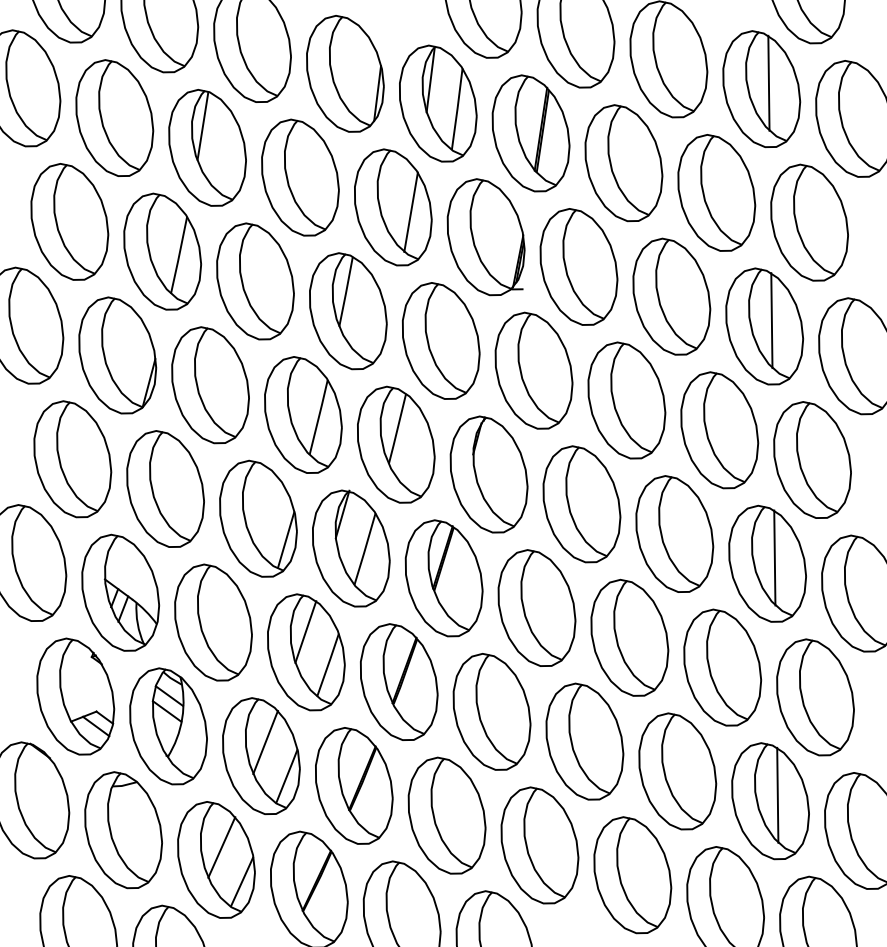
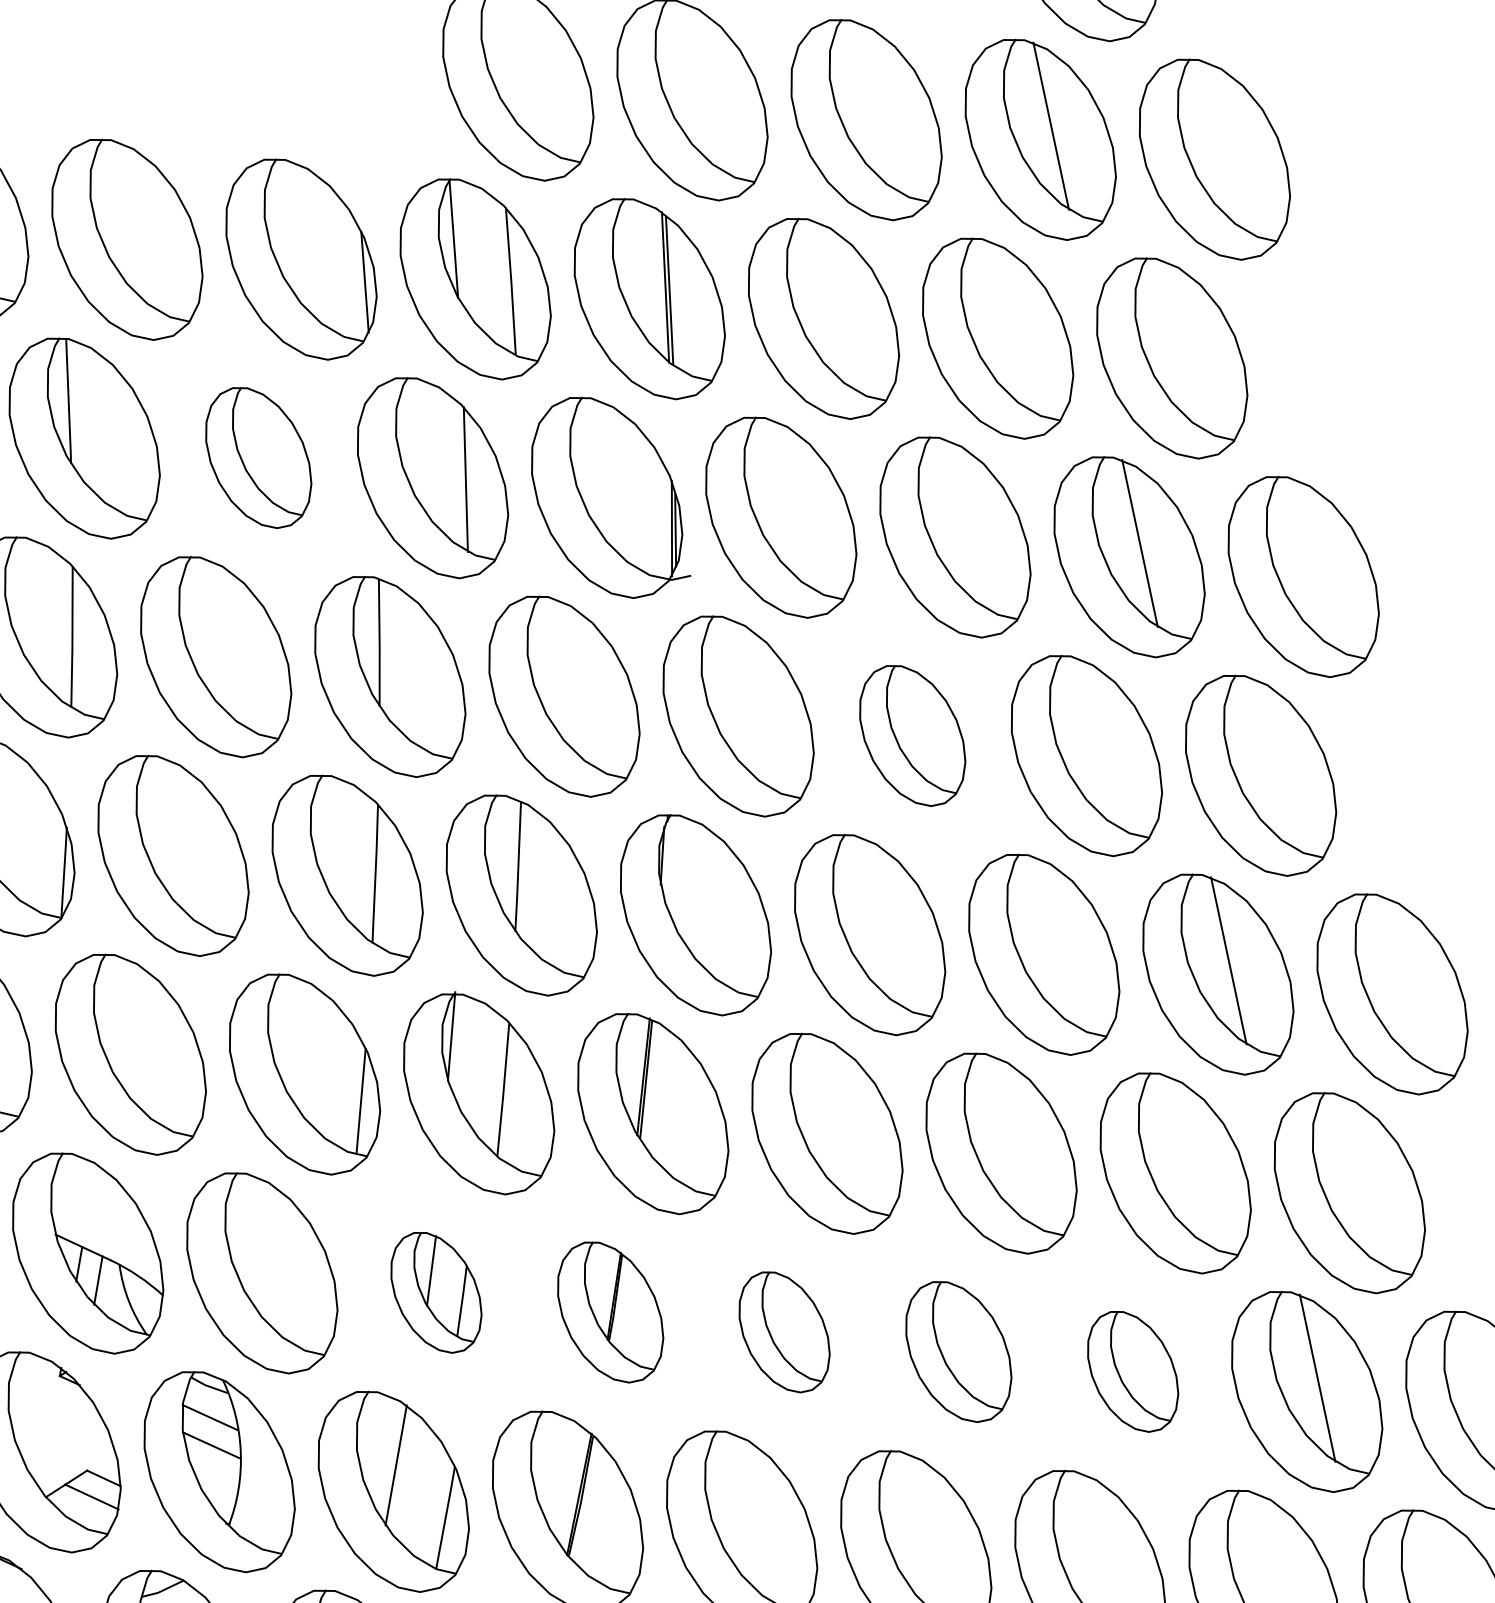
part: (300, 177) -> (258, 457), size x0.7
part: (626, 400) -> (911, 735), size x0.7
part: (306, 652) -> (436, 1292), size x0.6
part: (399, 681) -> (610, 1310), size x0.7
part: (491, 711) -> (783, 1331), size x0.6
part: (584, 741) -> (957, 1351), size x0.7
part: (677, 771) -> (1132, 1371), size x0.6

